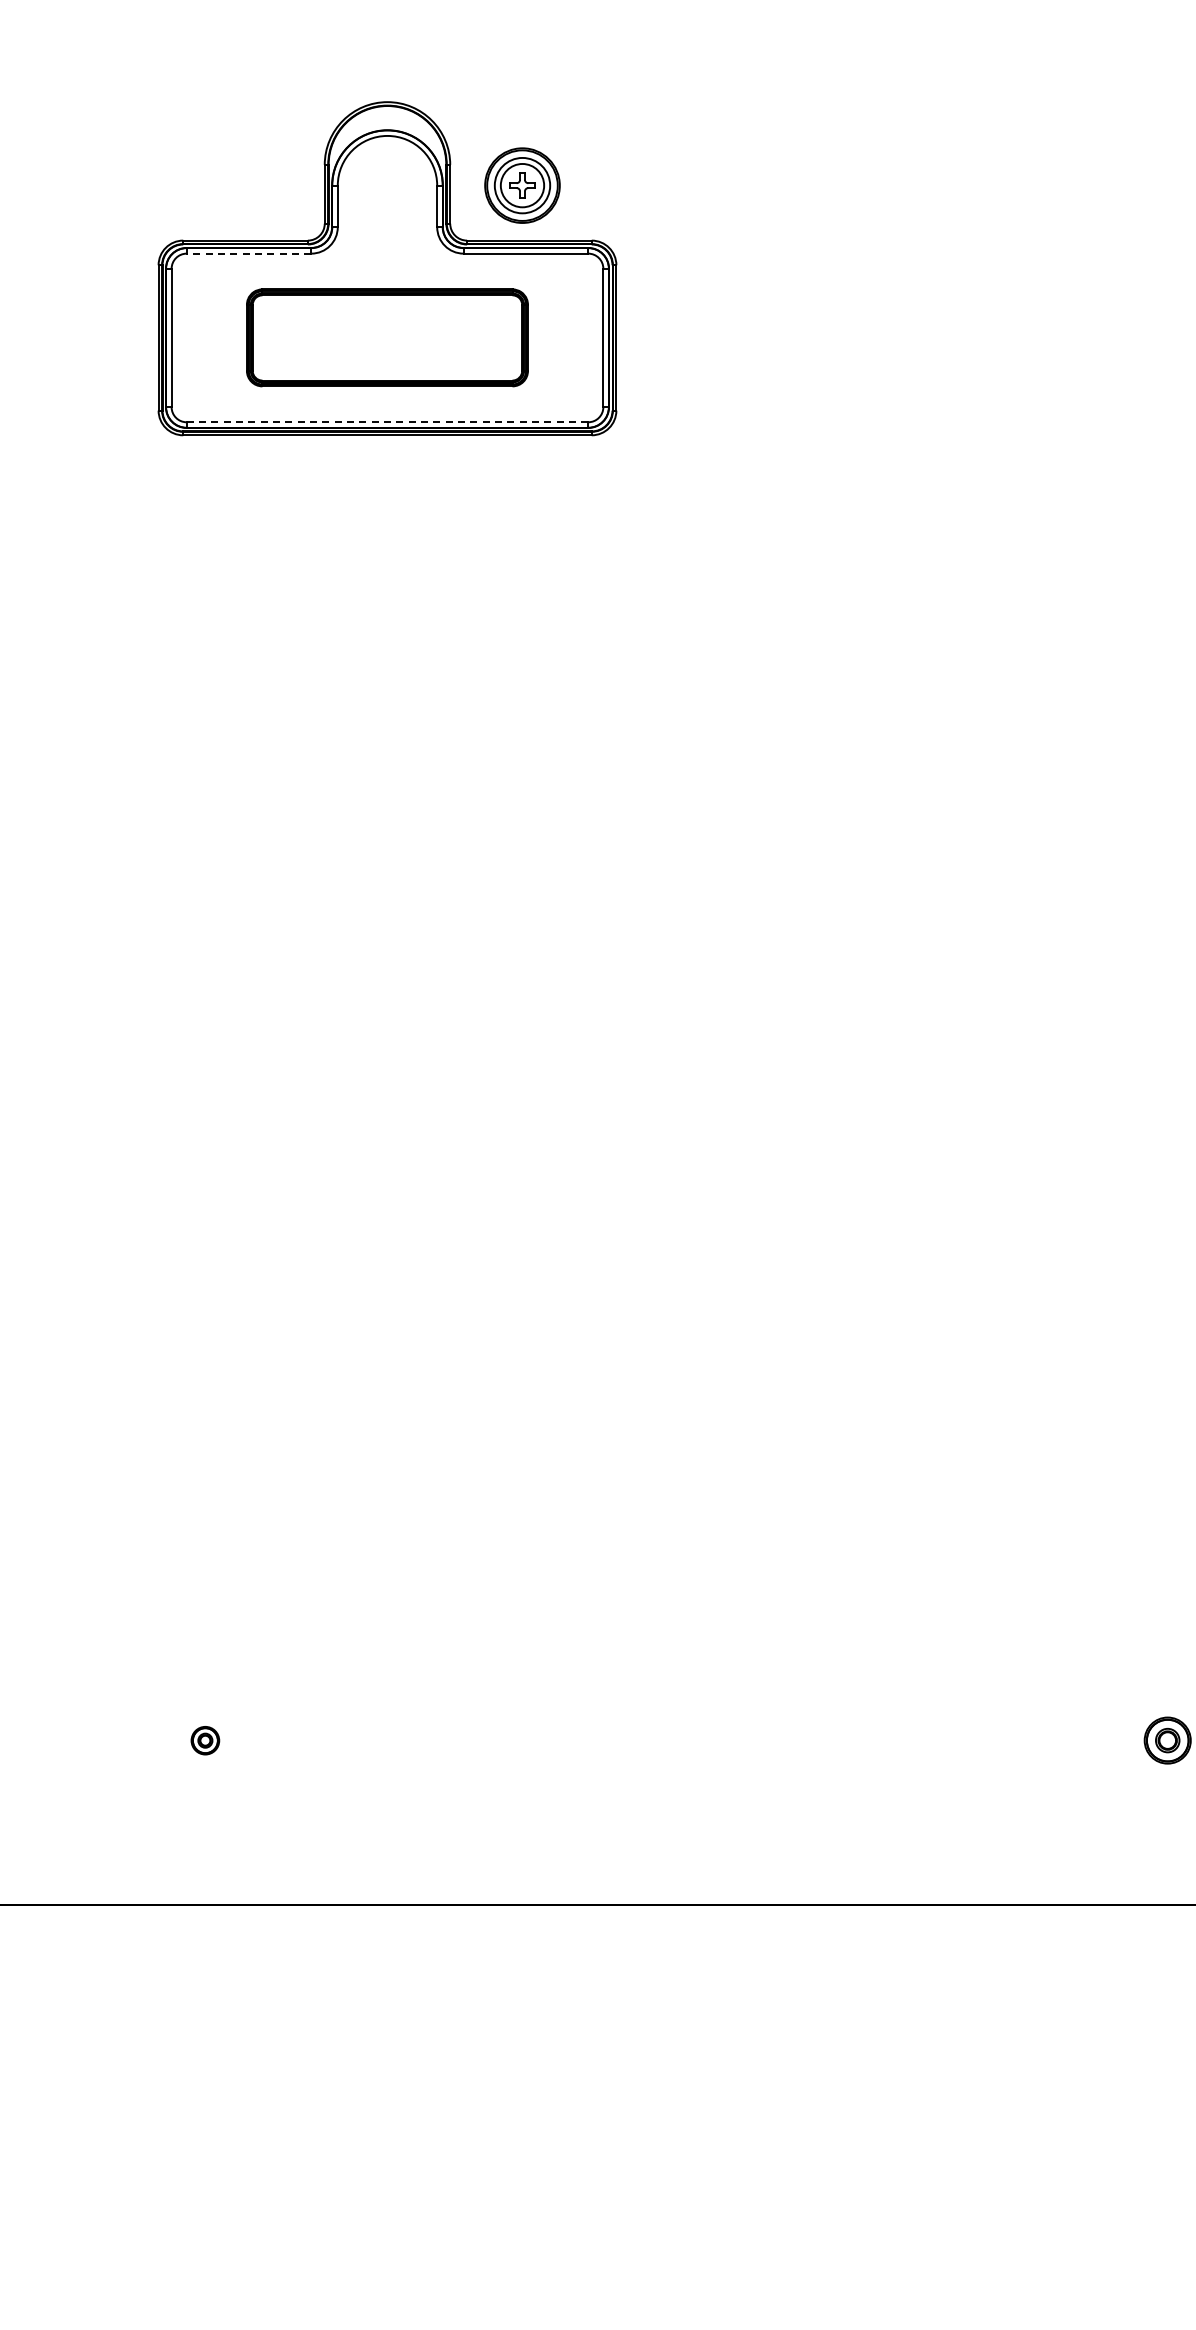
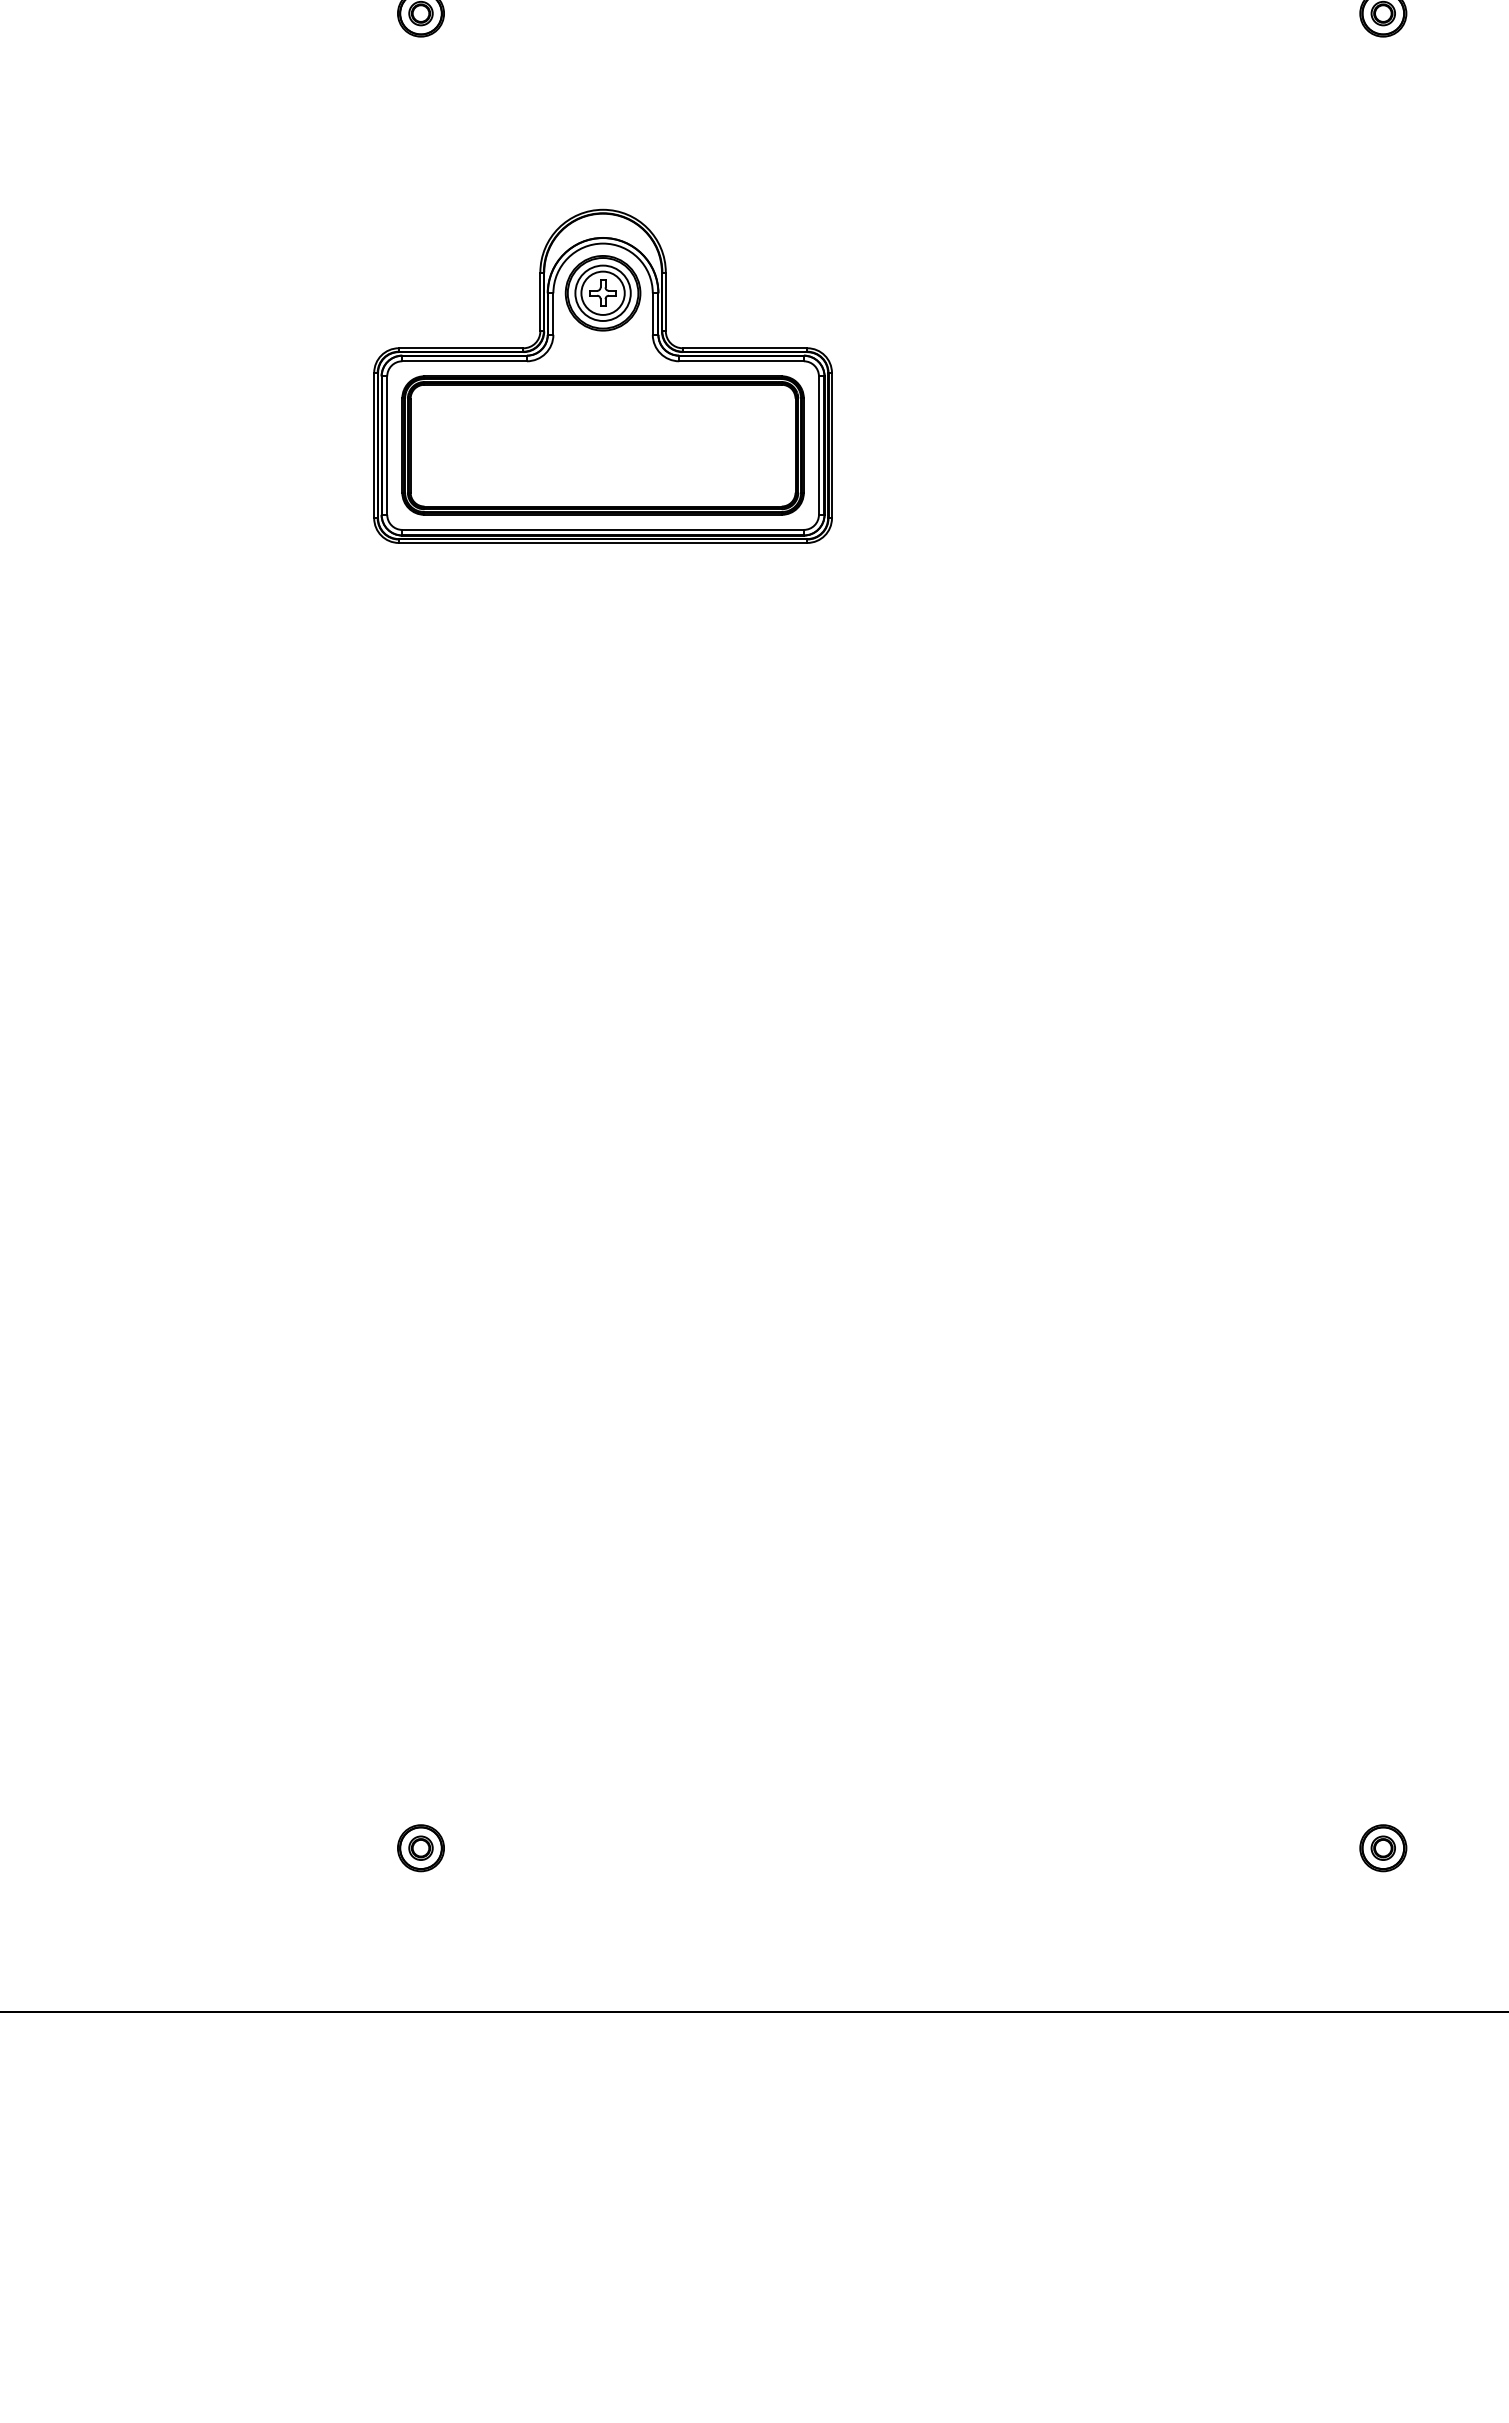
part: (521, 185) -> (602, 293), moved
line: (248, 253) -> (464, 361), dashed -> solid
part: (386, 337) -> (602, 445), size x1.43
line: (387, 421) -> (603, 529), dashed -> solid
part: (204, 1740) -> (420, 1848), size x1.67

